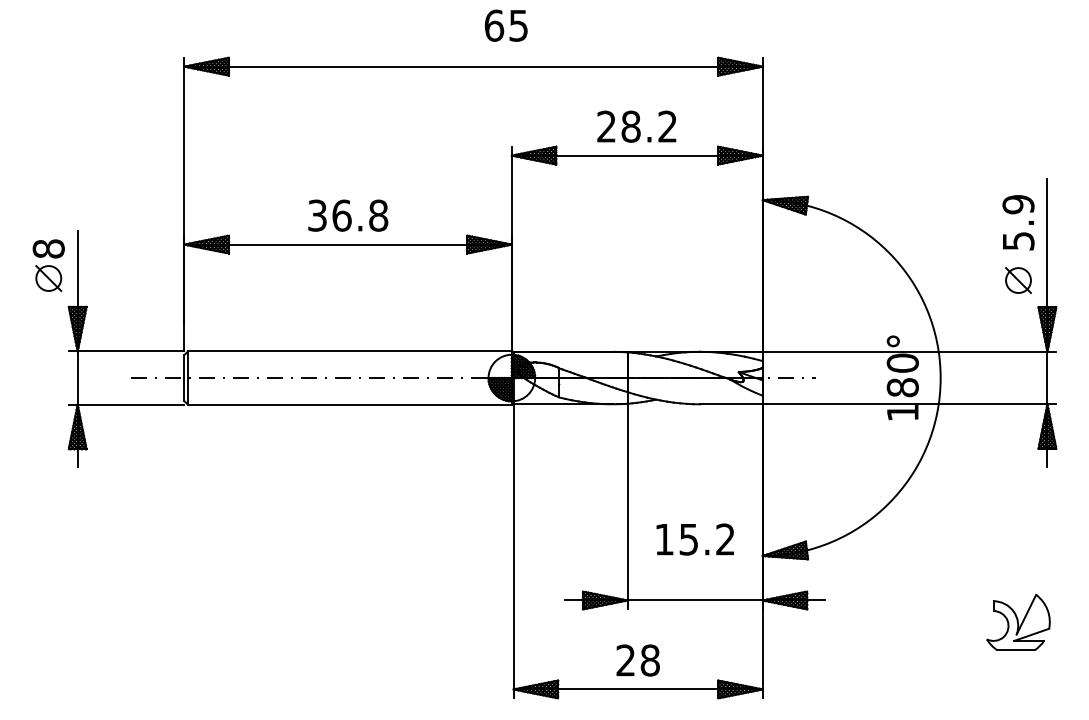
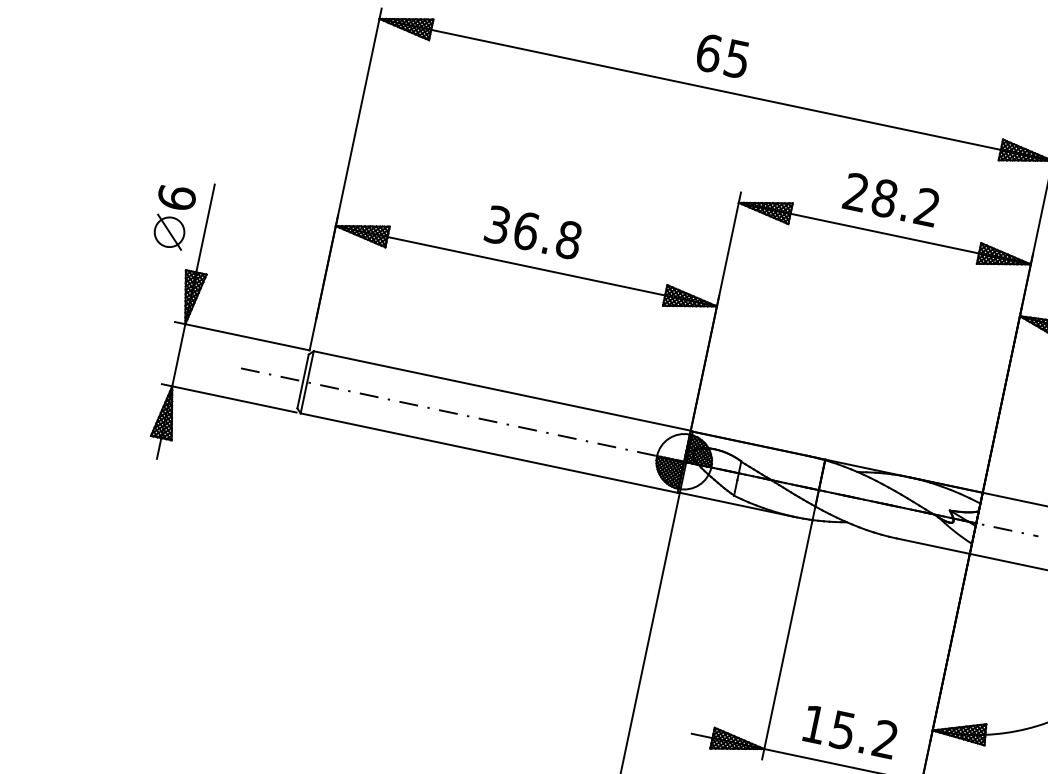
text: (505, 25) -> (721, 55), moved
text: (48, 248) -> (176, 197), 8 -> 6
text: (694, 539) -> (849, 731), moved

